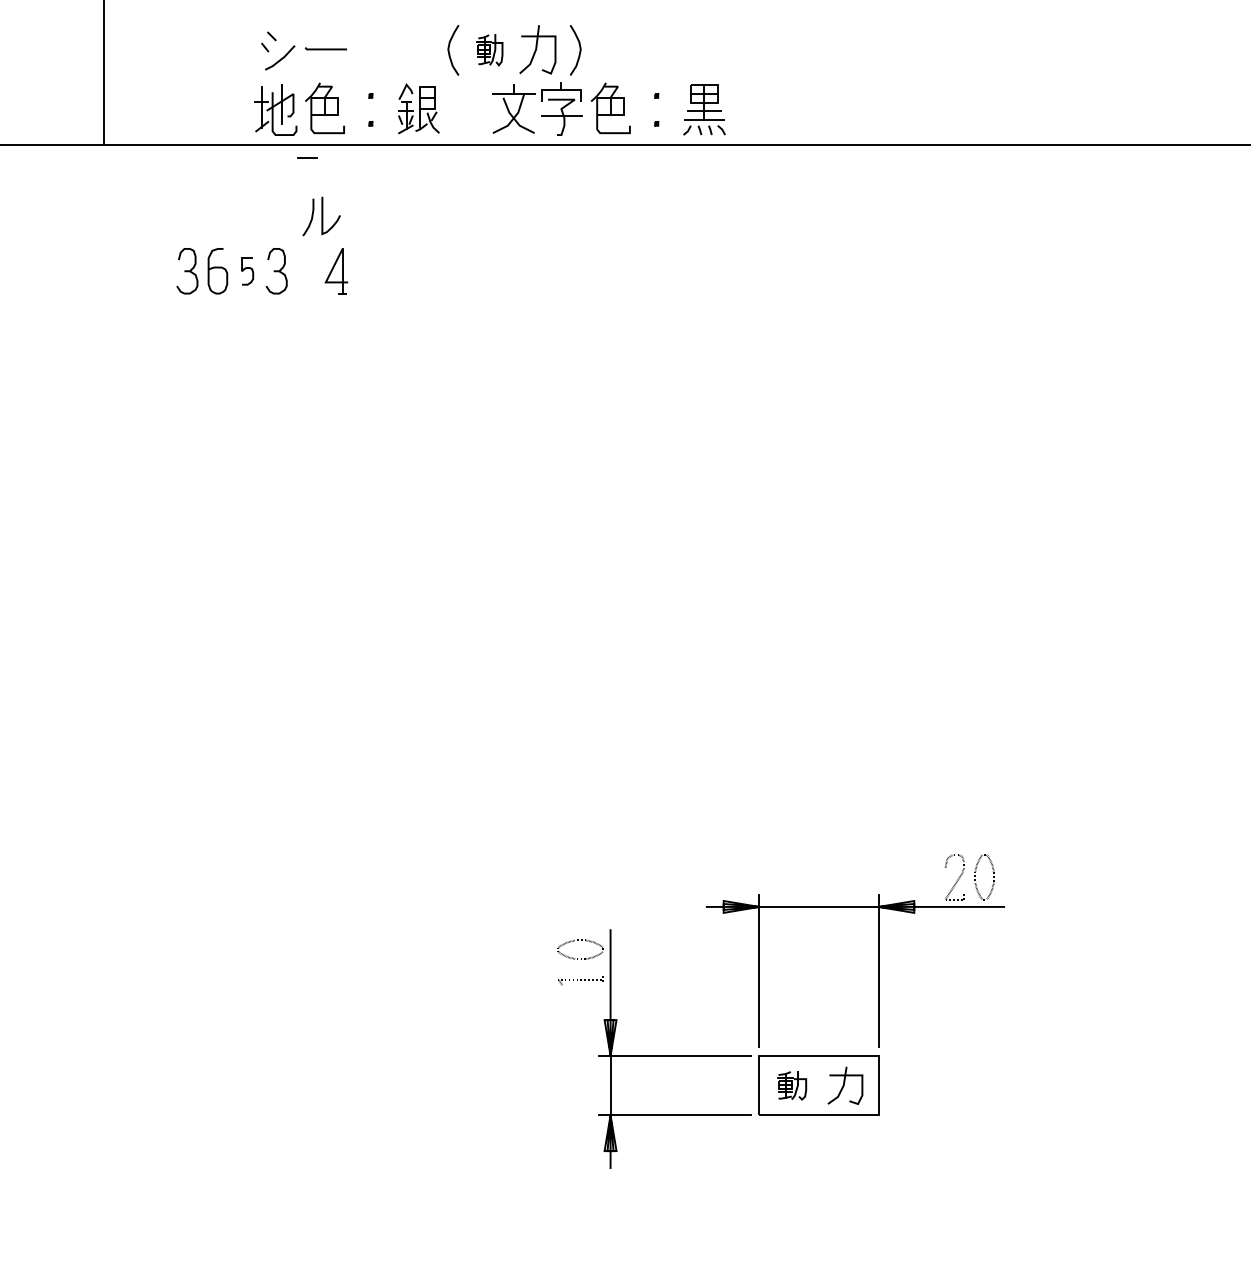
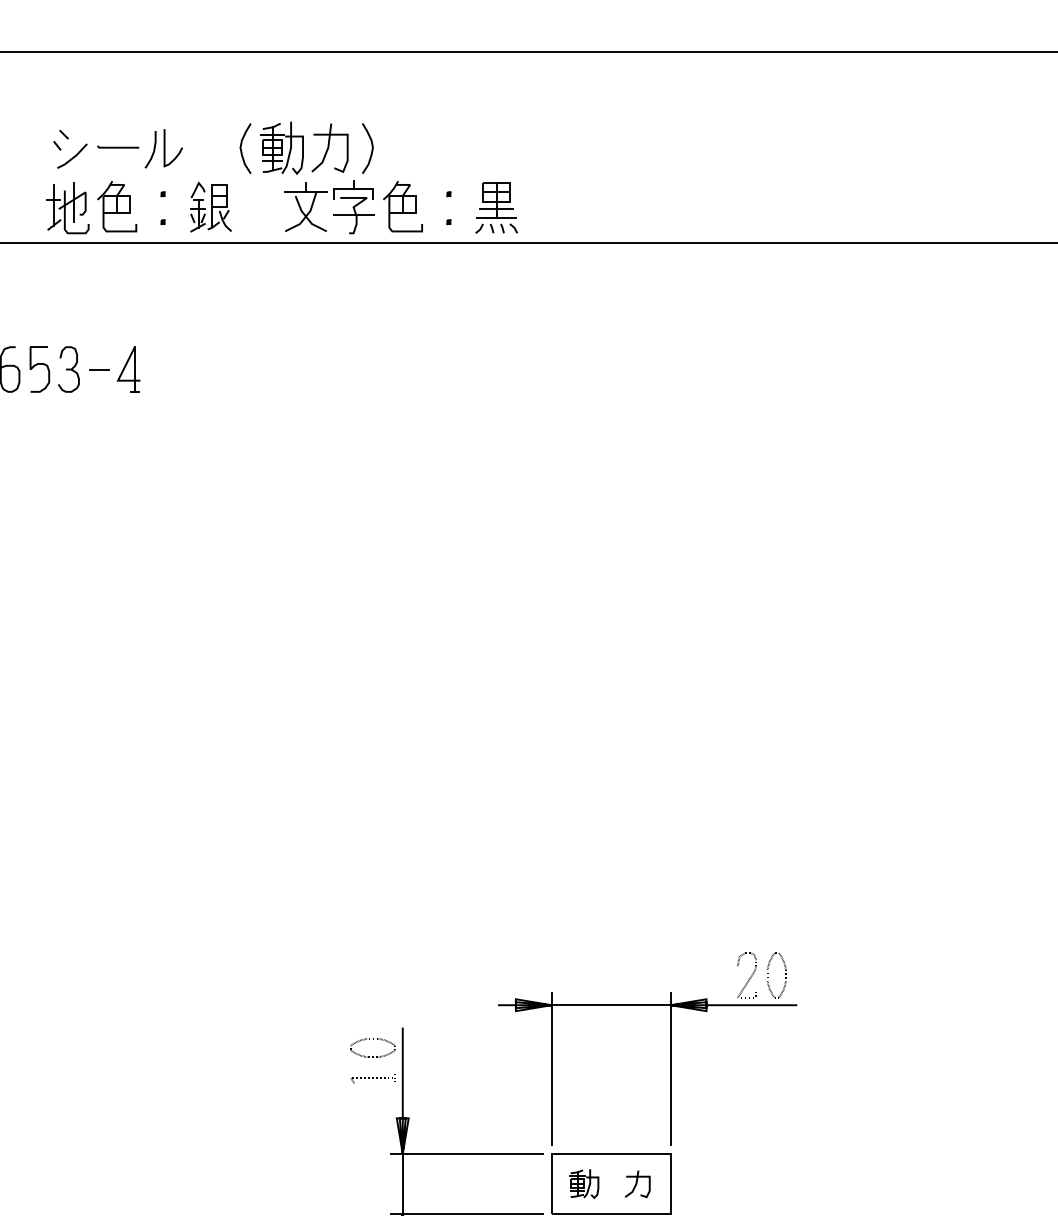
part: (489, 49) -> (281, 147), size x1.67
line: (307, 157) -> (99, 368), moved
part: (321, 216) -> (163, 148), moved
part: (247, 271) -> (39, 369), size x1.67
part: (845, 1085) -> (637, 1183), size x0.71

